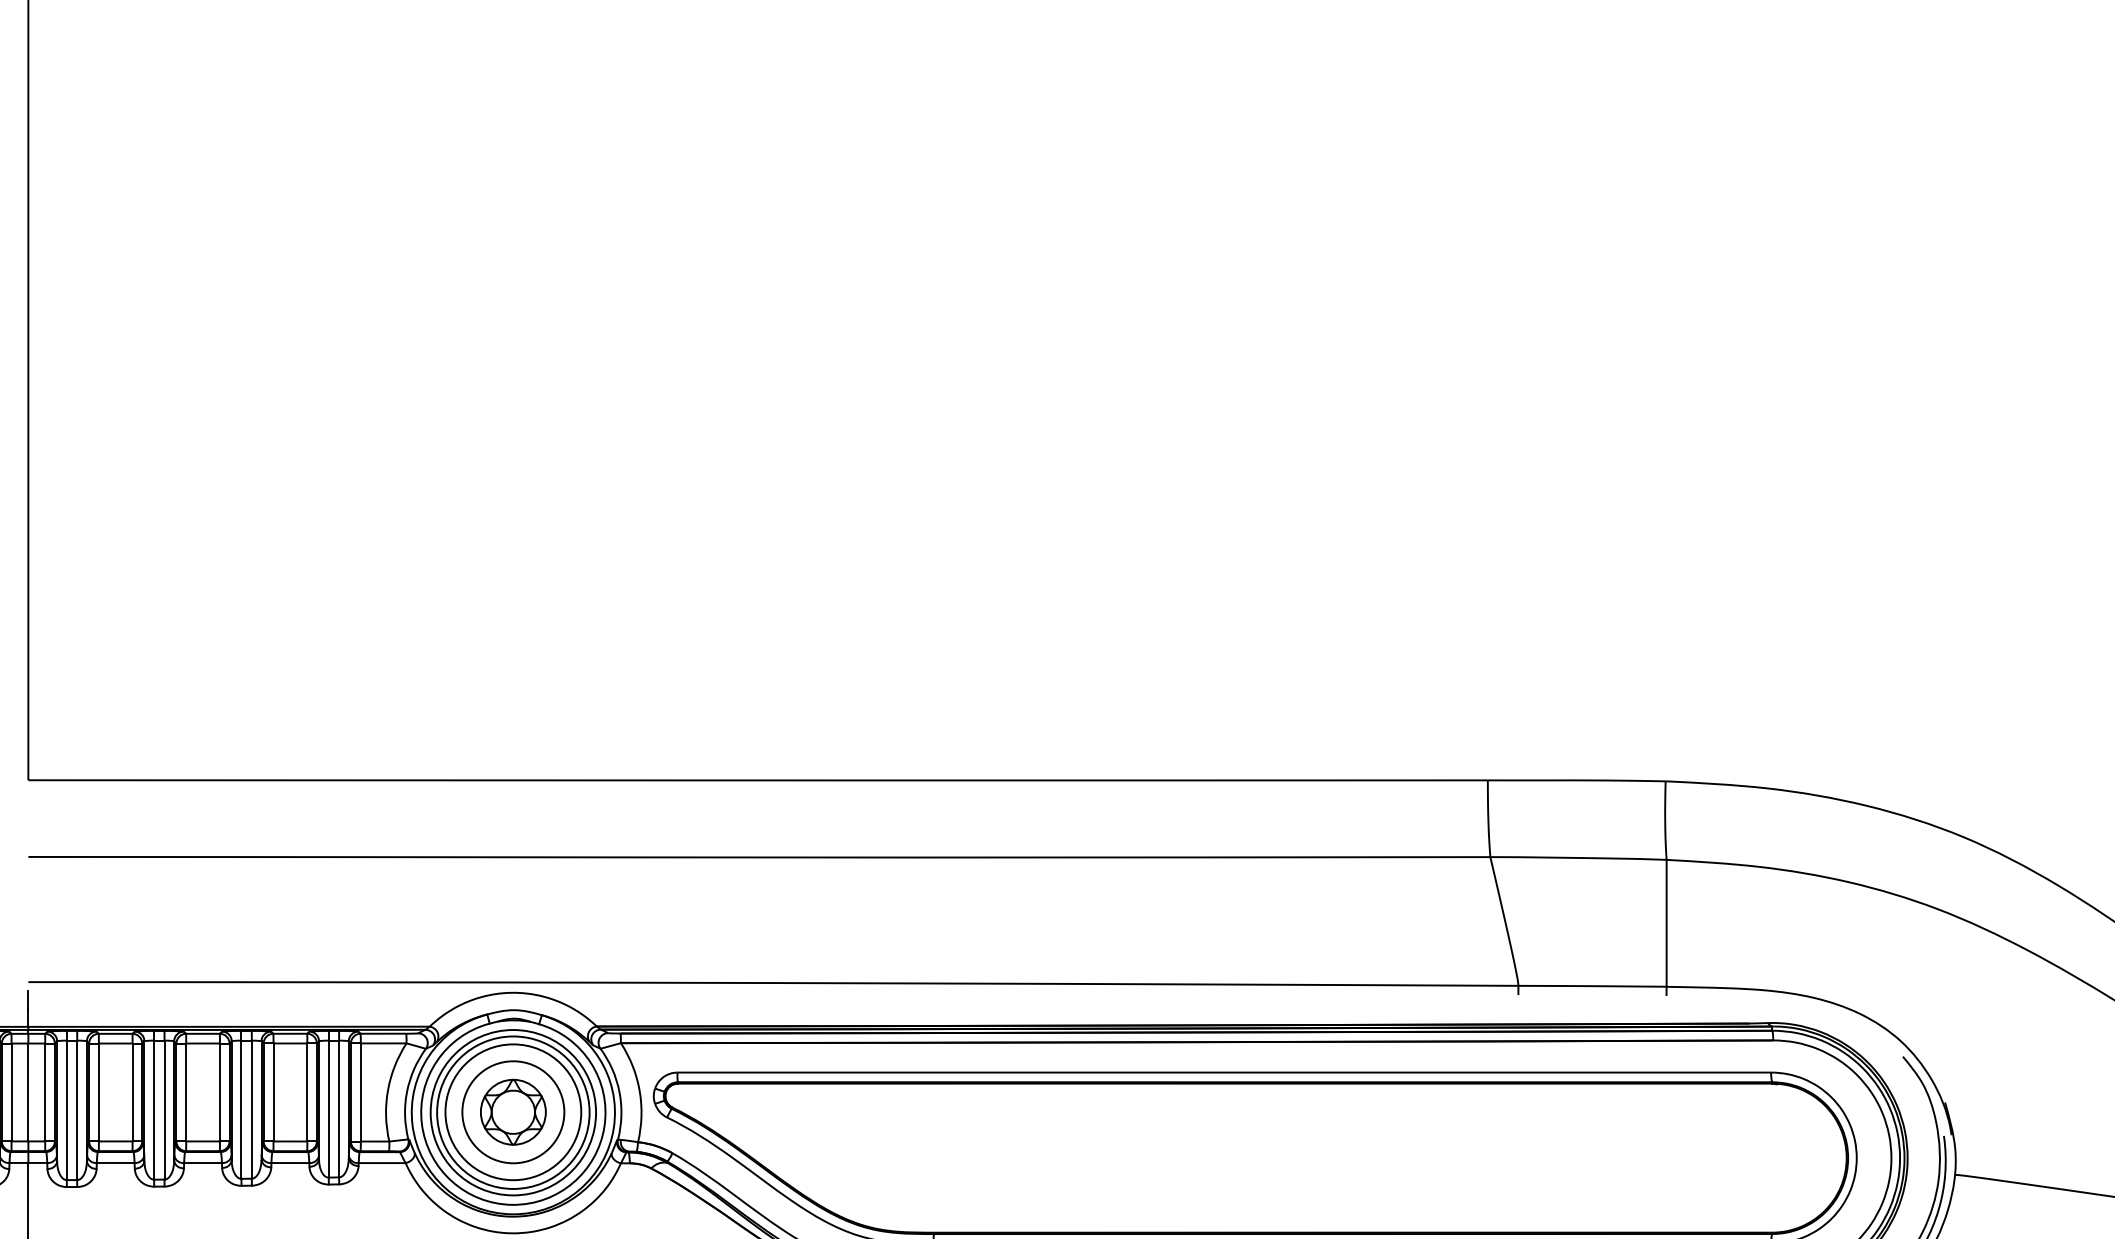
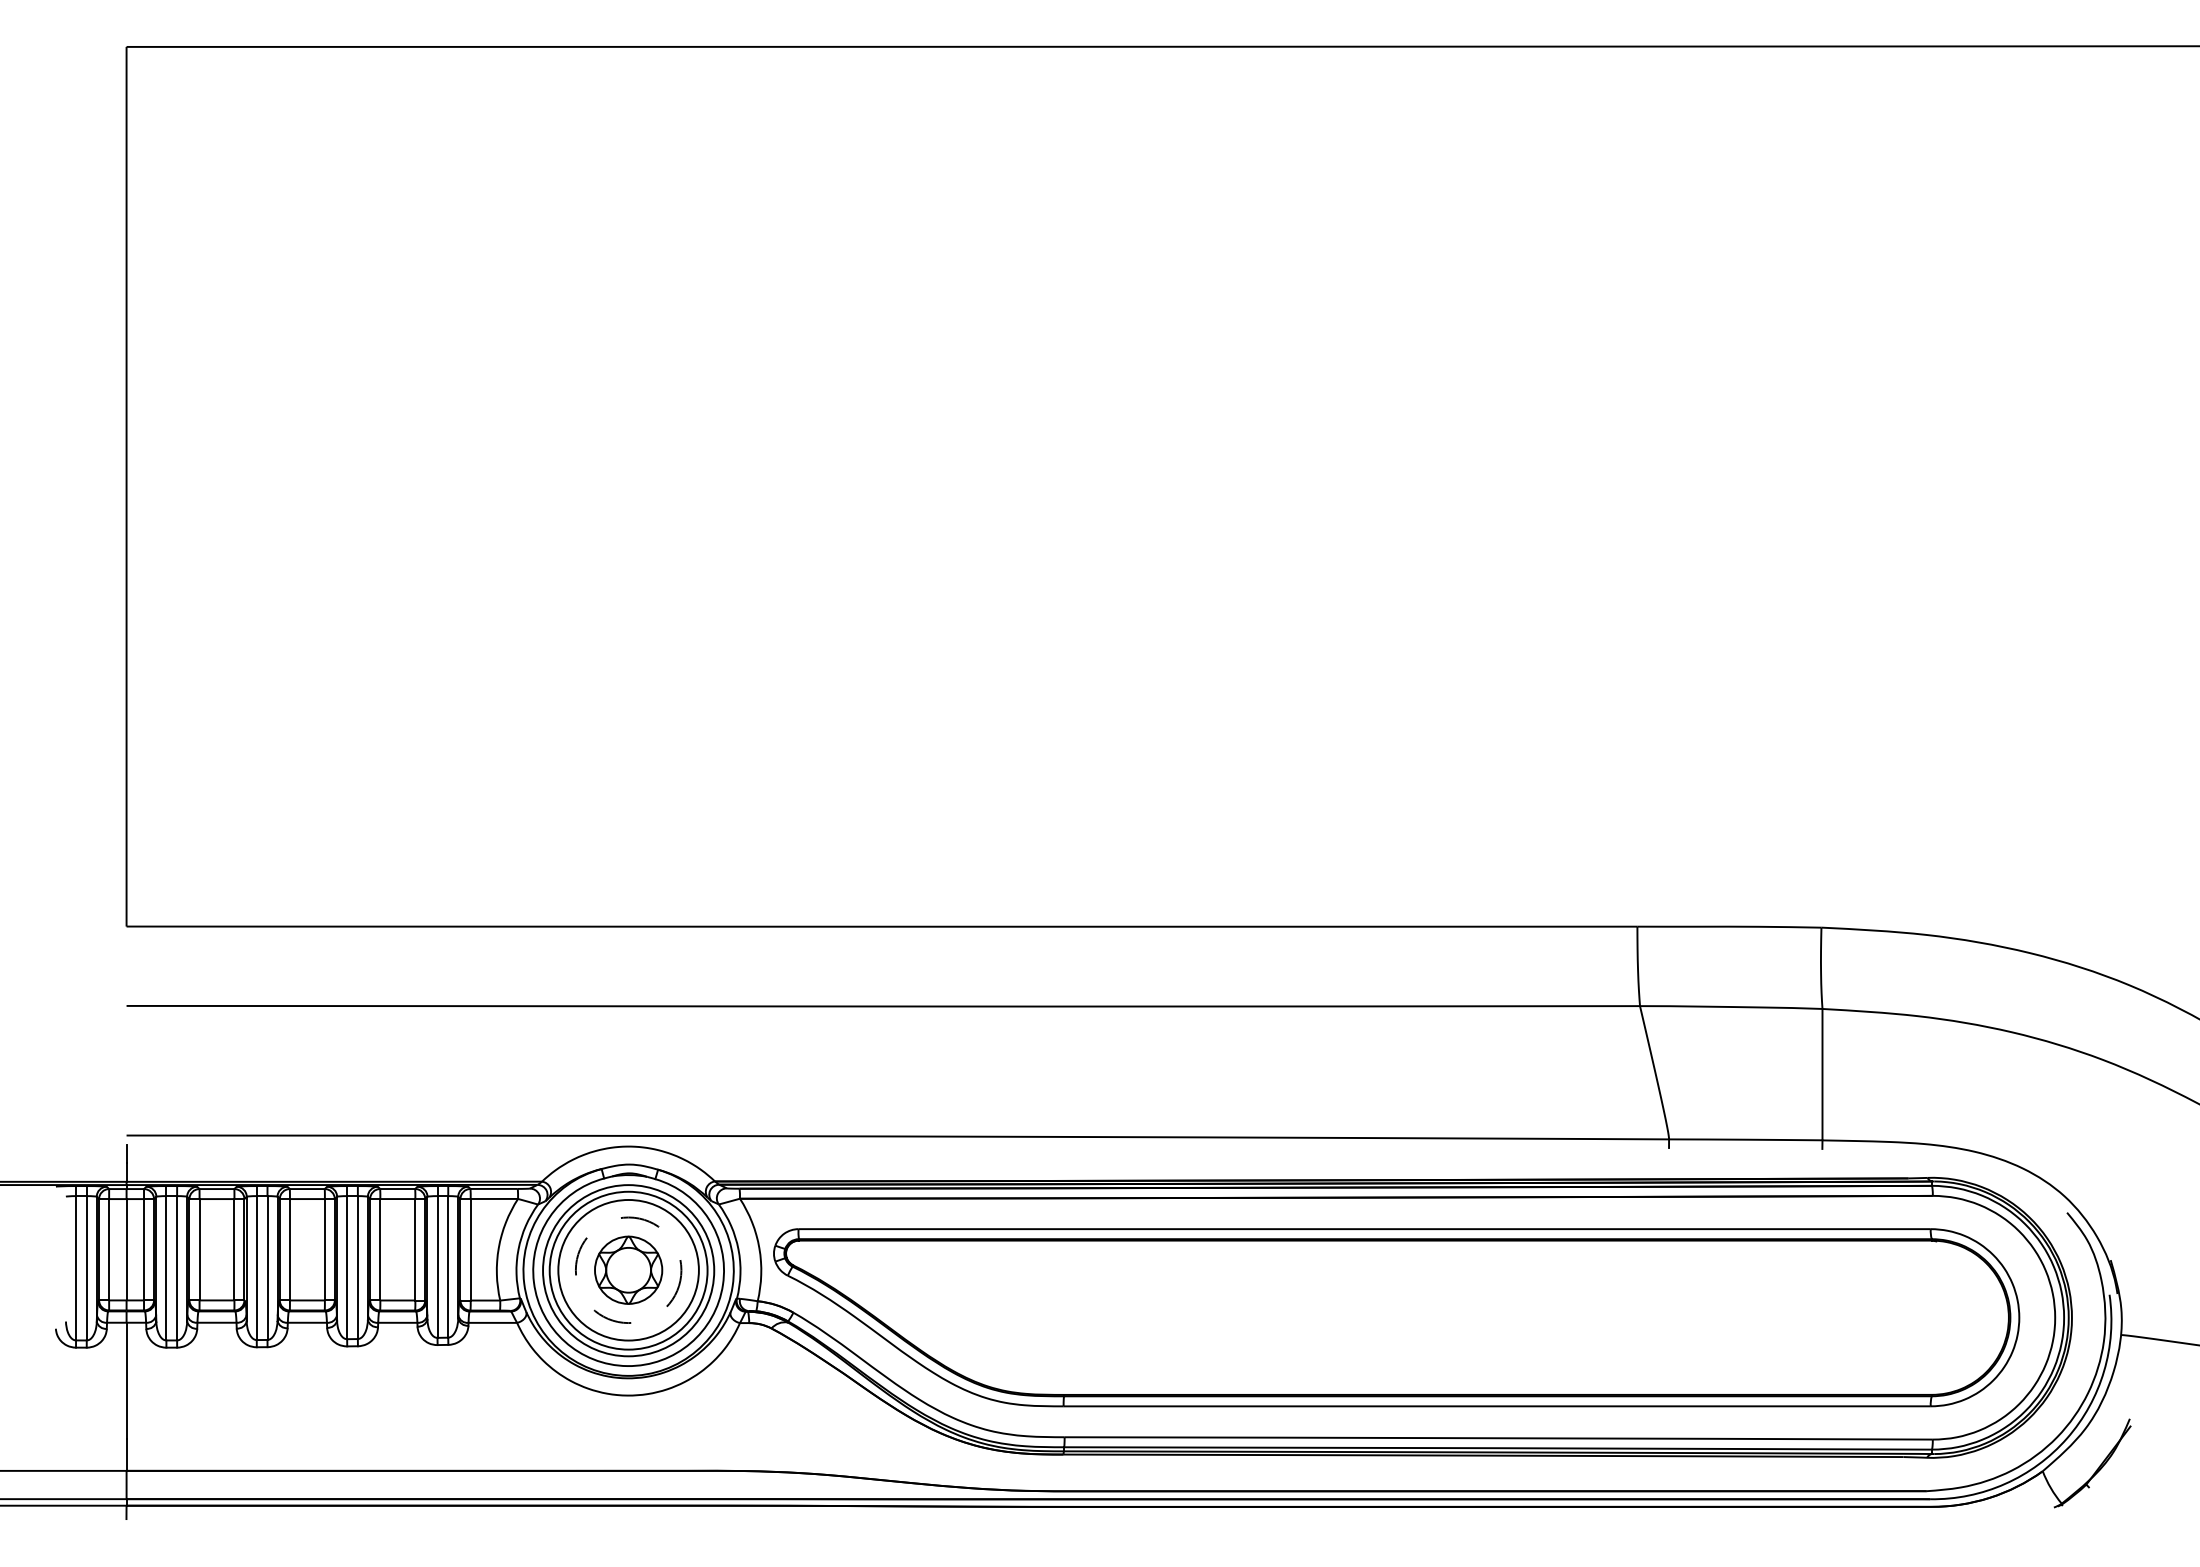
circle: (513, 1112) -> (628, 1270), solid -> dashed

